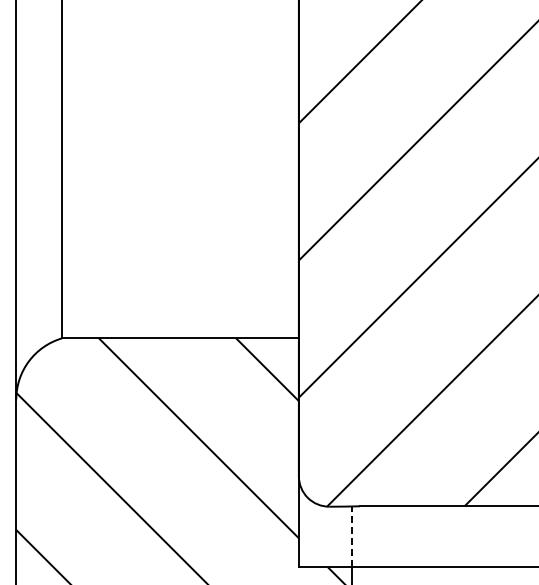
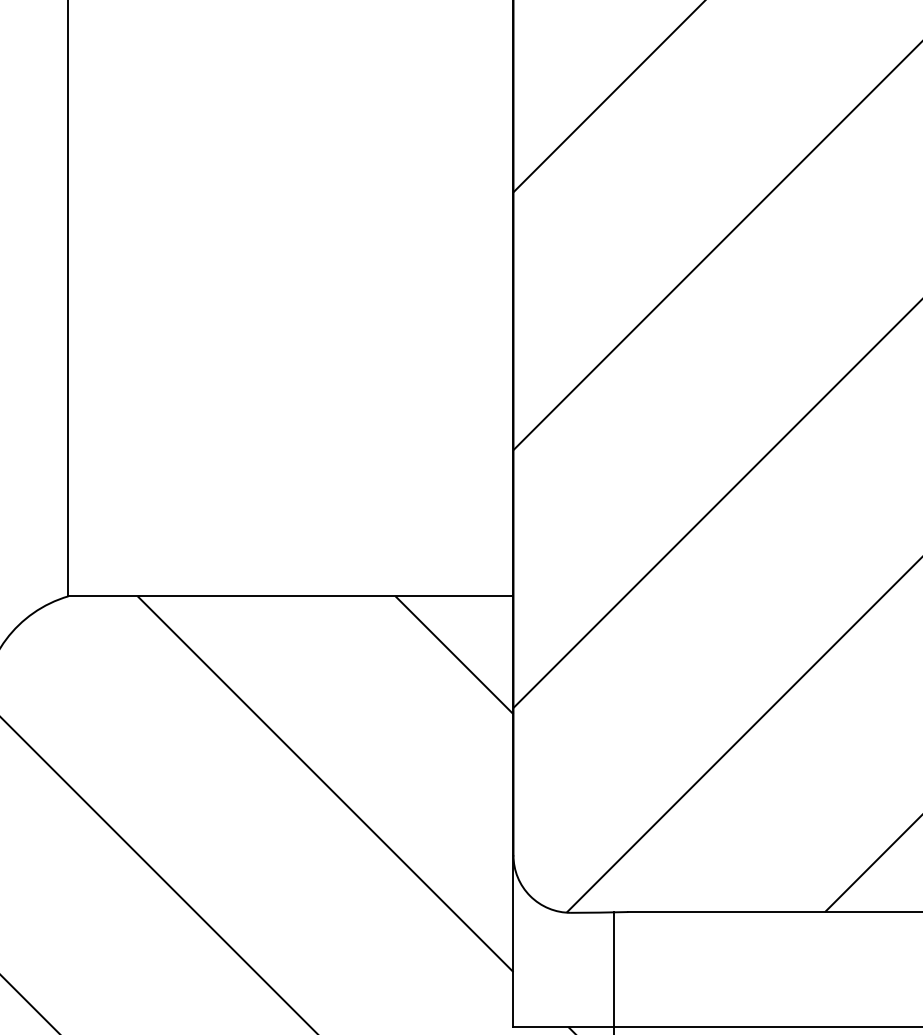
line: (352, 536) -> (614, 968), dashed -> solid

